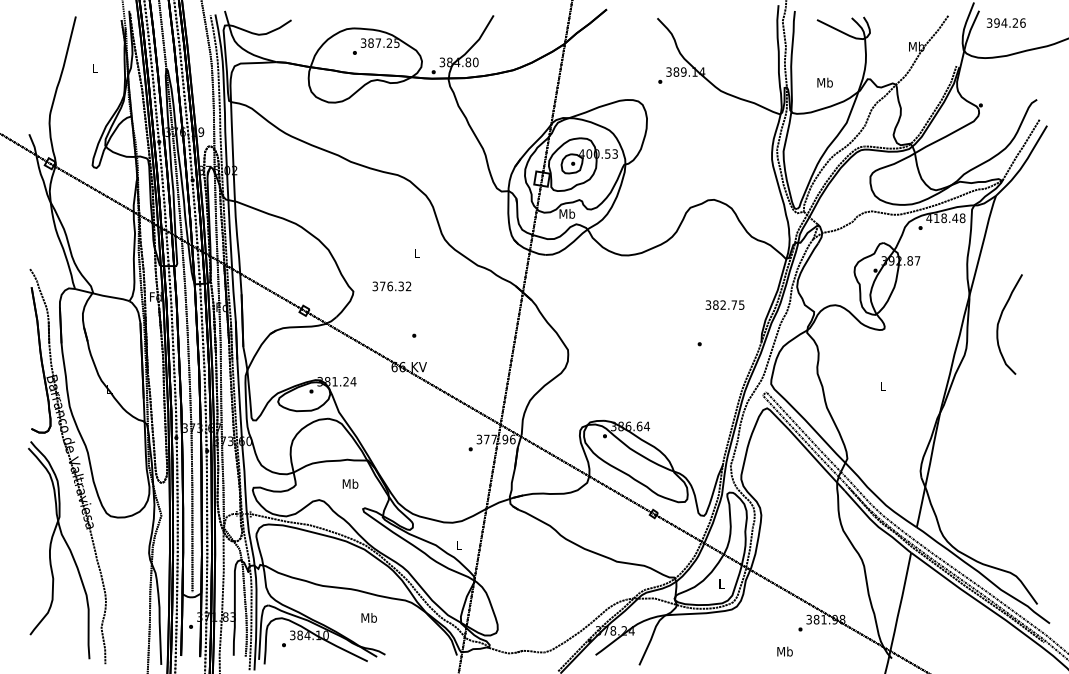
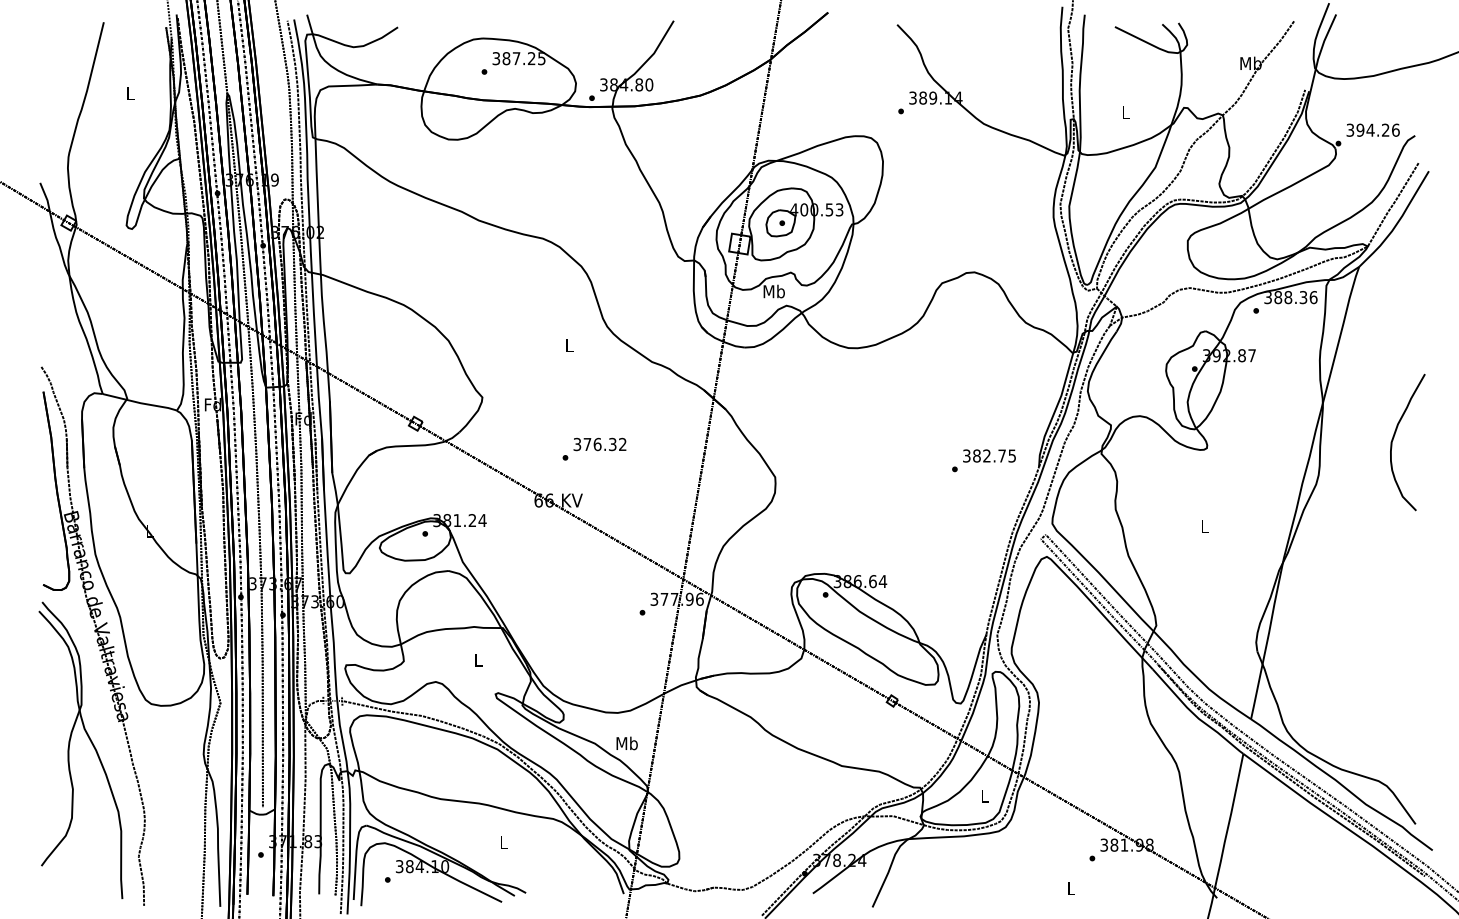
text: (1005, 22) -> (1372, 129), moved
text: (824, 82) -> (1125, 112), Mb -> L
text: (945, 218) -> (1290, 297), 418.48 -> 388.36
text: (391, 286) -> (599, 444), moved
text: (725, 304) -> (989, 455), moved
curve: (999, 320) -> (1394, 437), moved
text: (350, 483) -> (478, 659), Mb -> L
text: (459, 545) -> (626, 743), L -> Mb
text: (368, 617) -> (503, 842), Mb -> L
text: (784, 651) -> (1070, 888), Mb -> L

